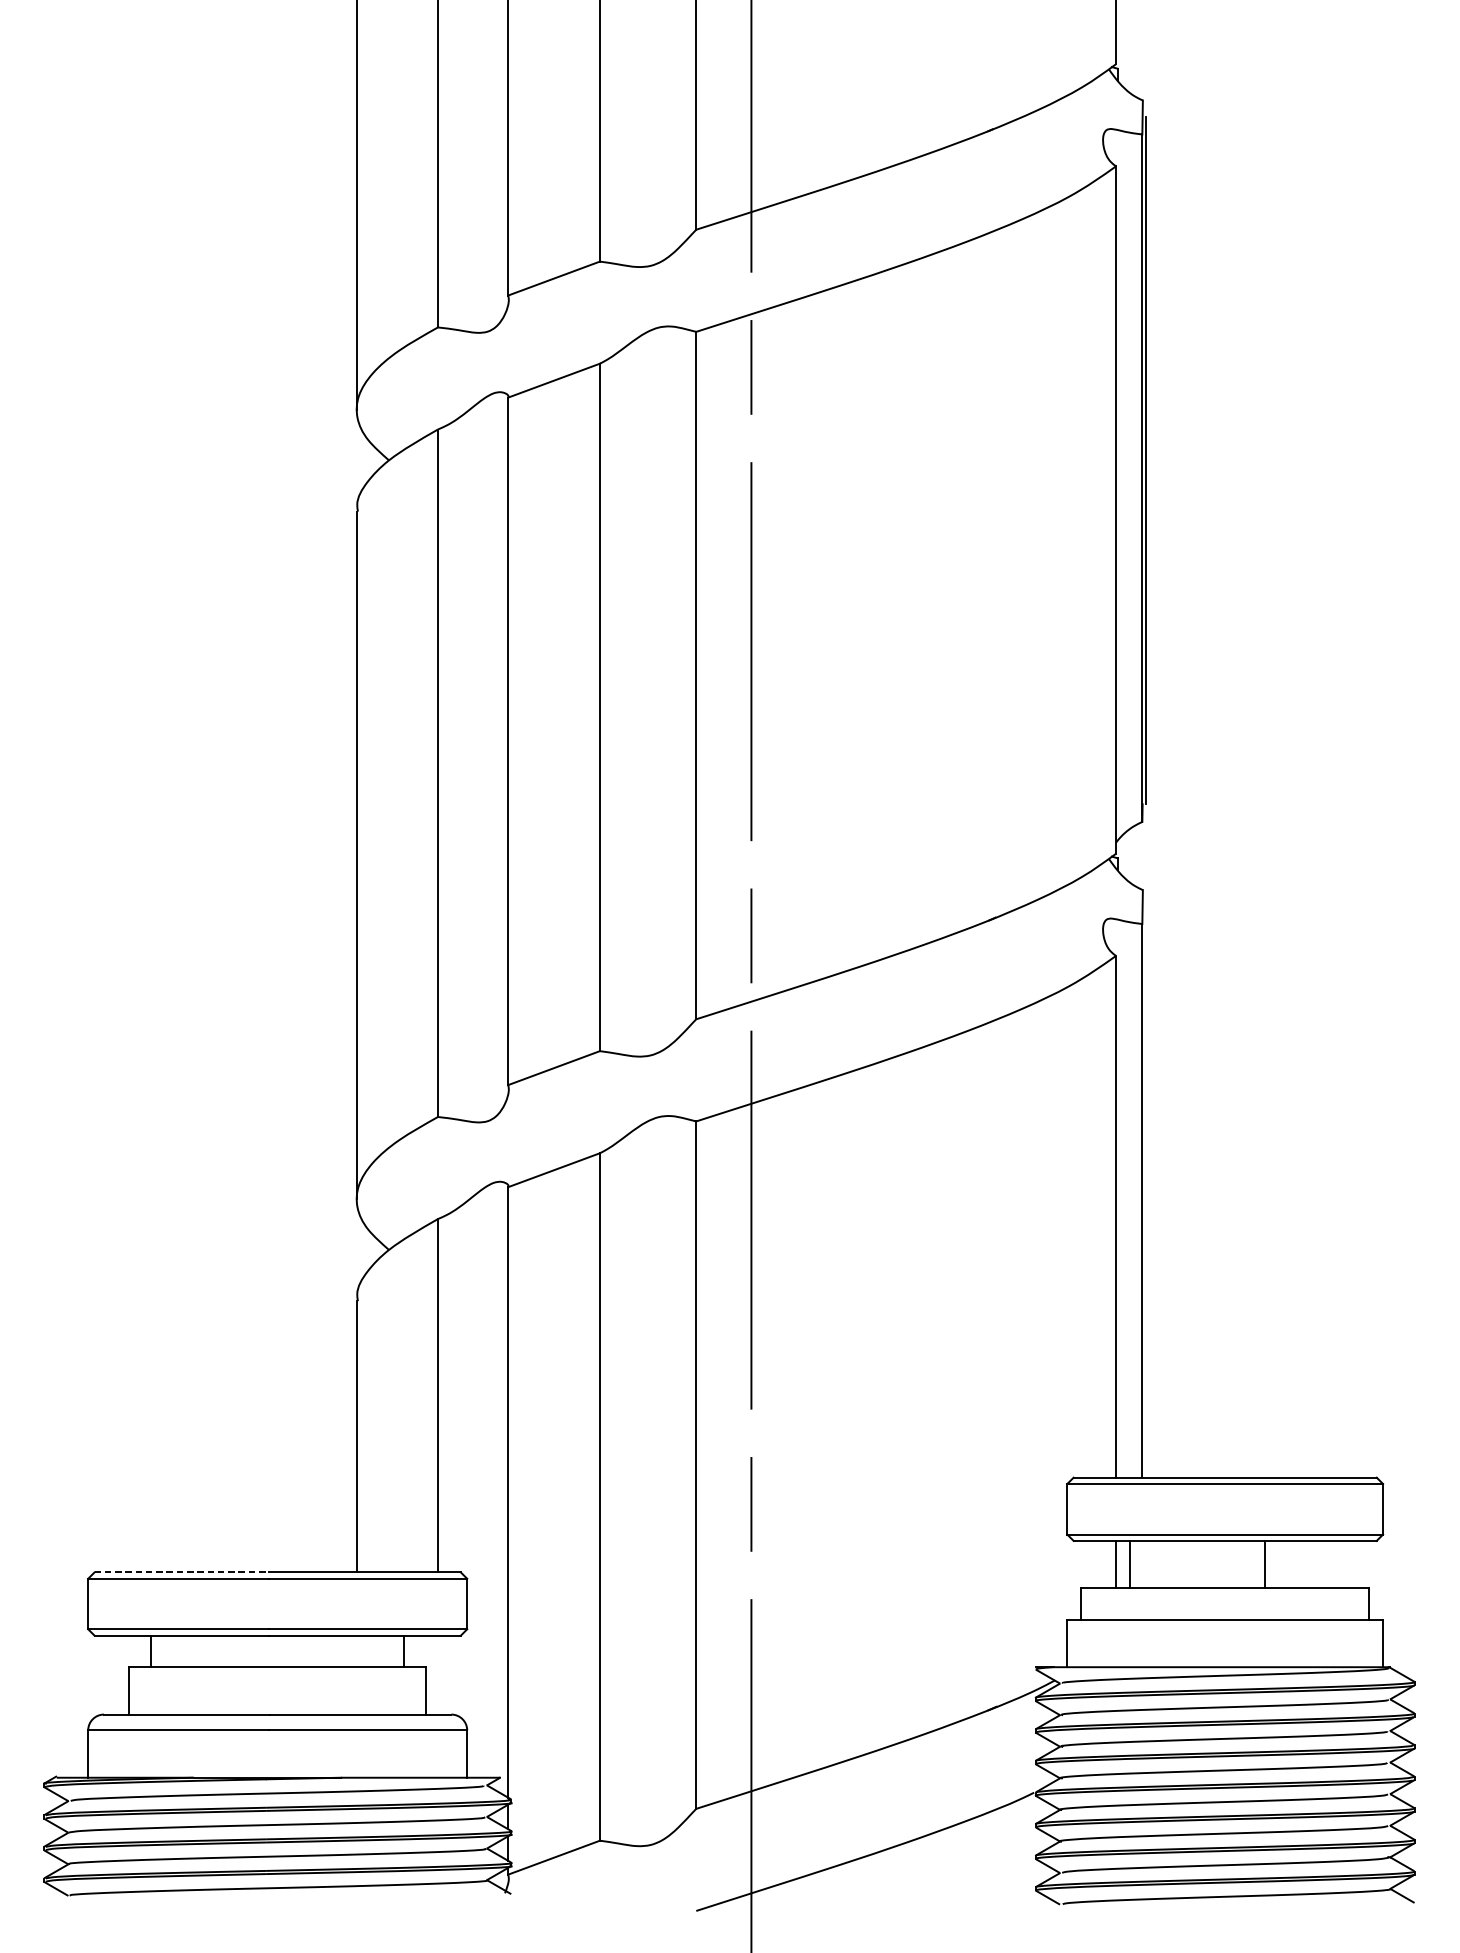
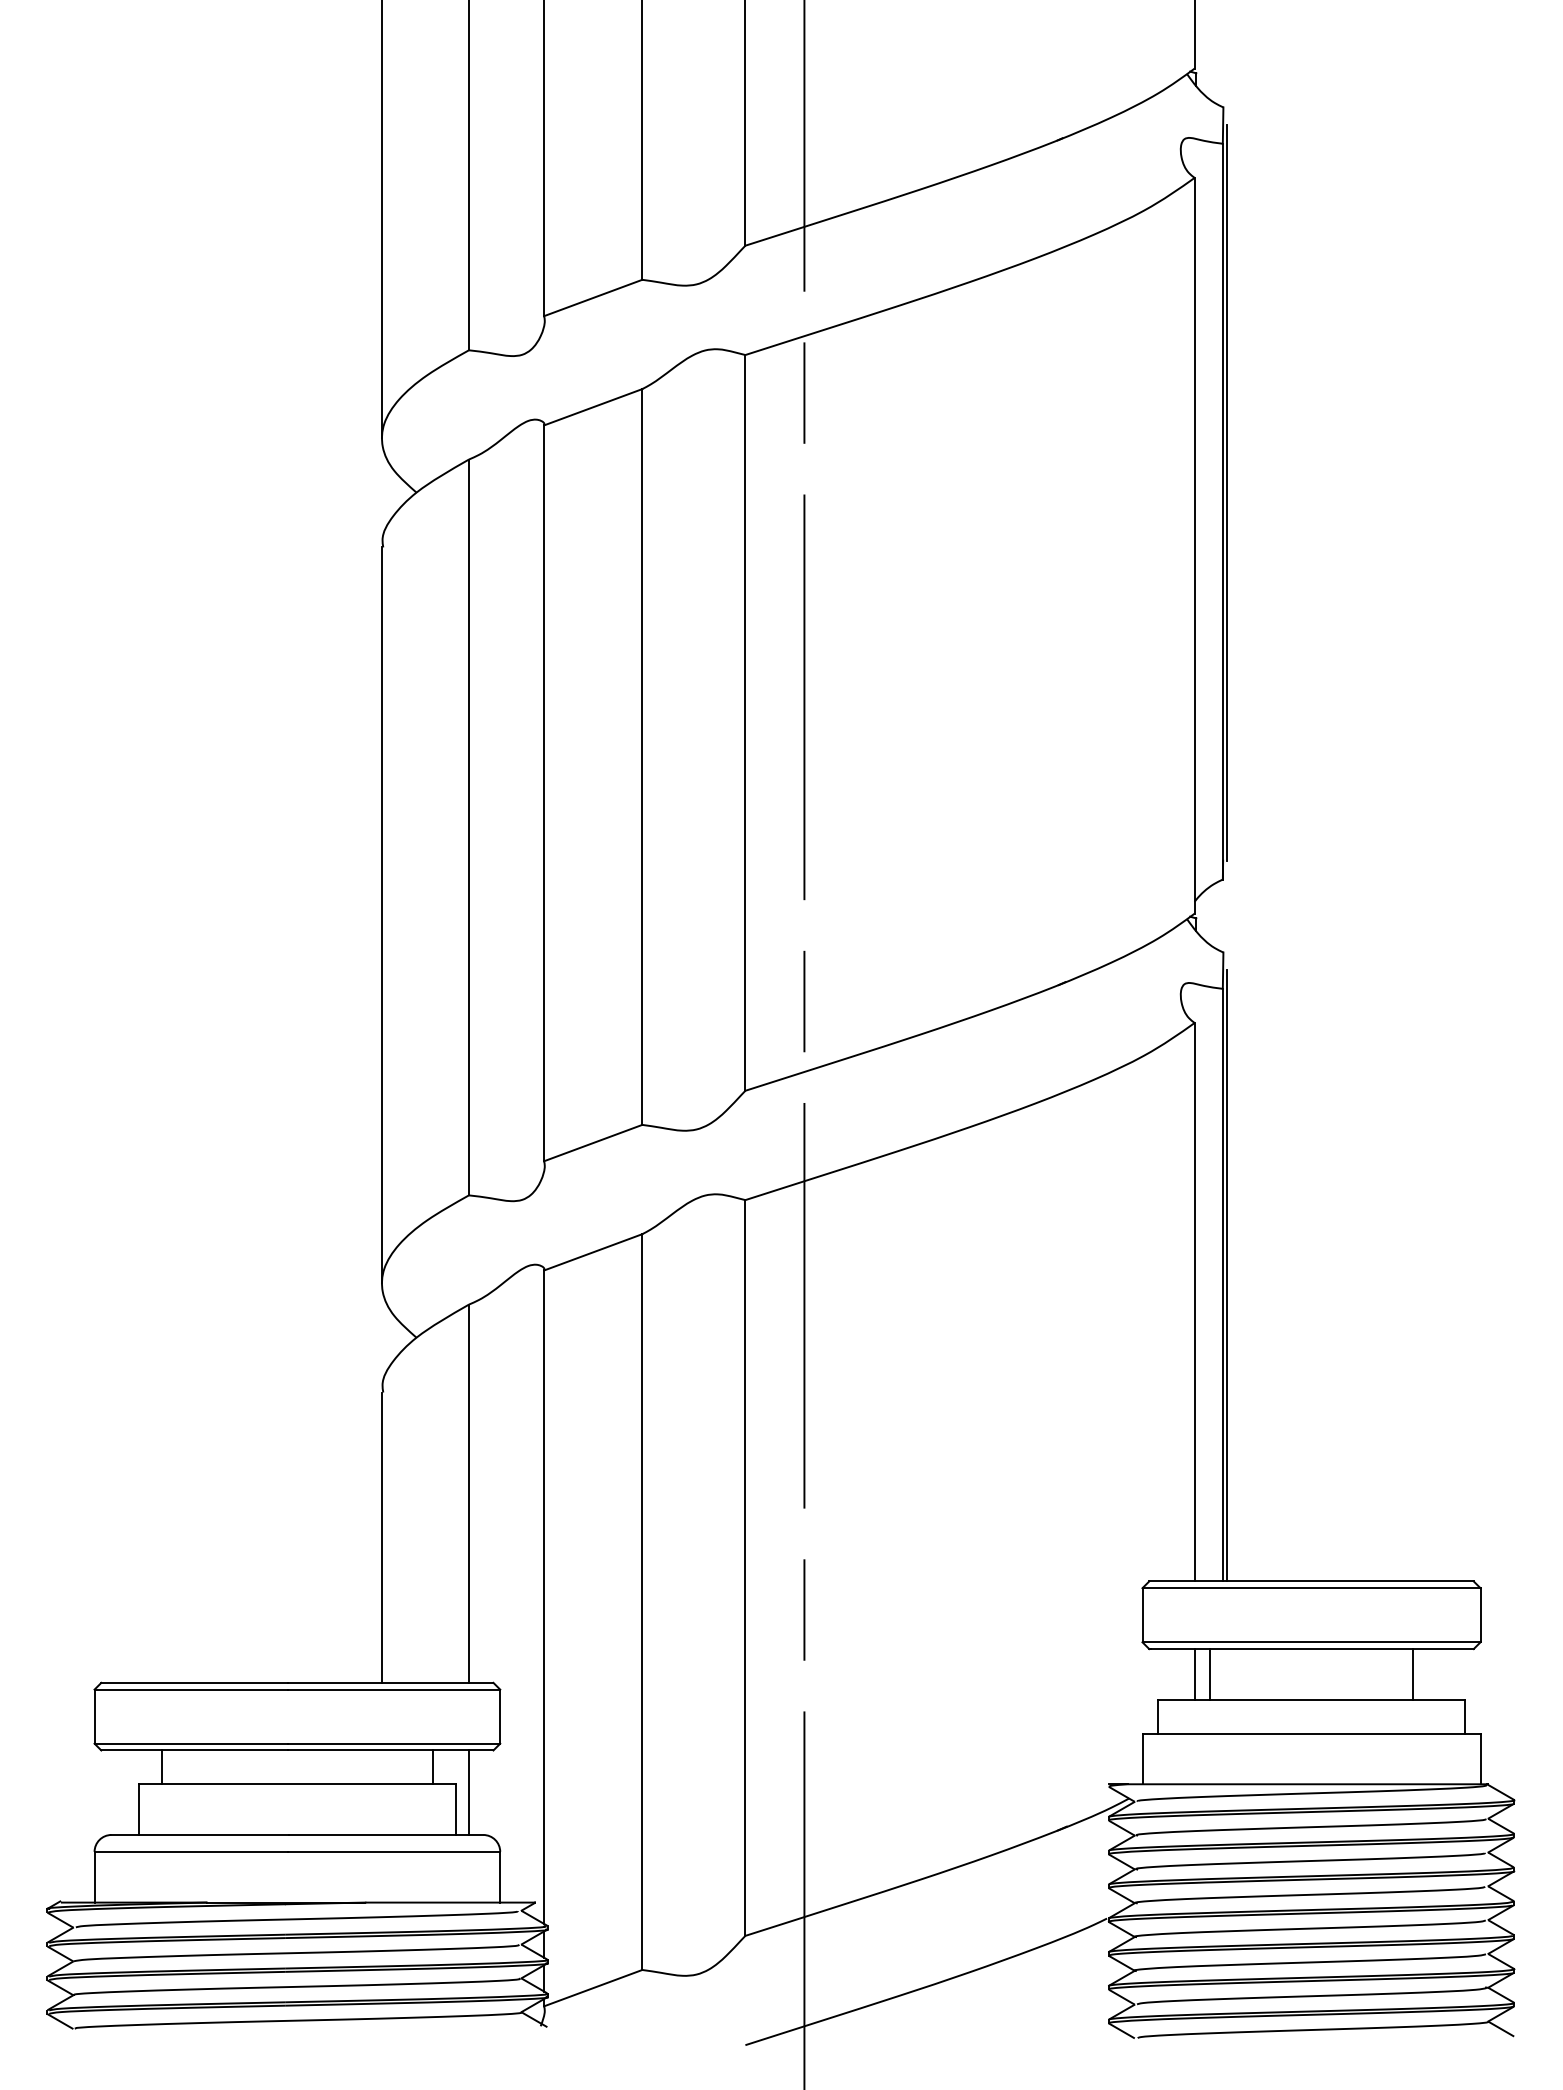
line: (1146, 1191) -> (1227, 1275), added
line: (1264, 1564) -> (1412, 1674), moved
line: (182, 1572) -> (195, 1682), dashed -> solid
line: (437, 1674) -> (468, 1792), added

